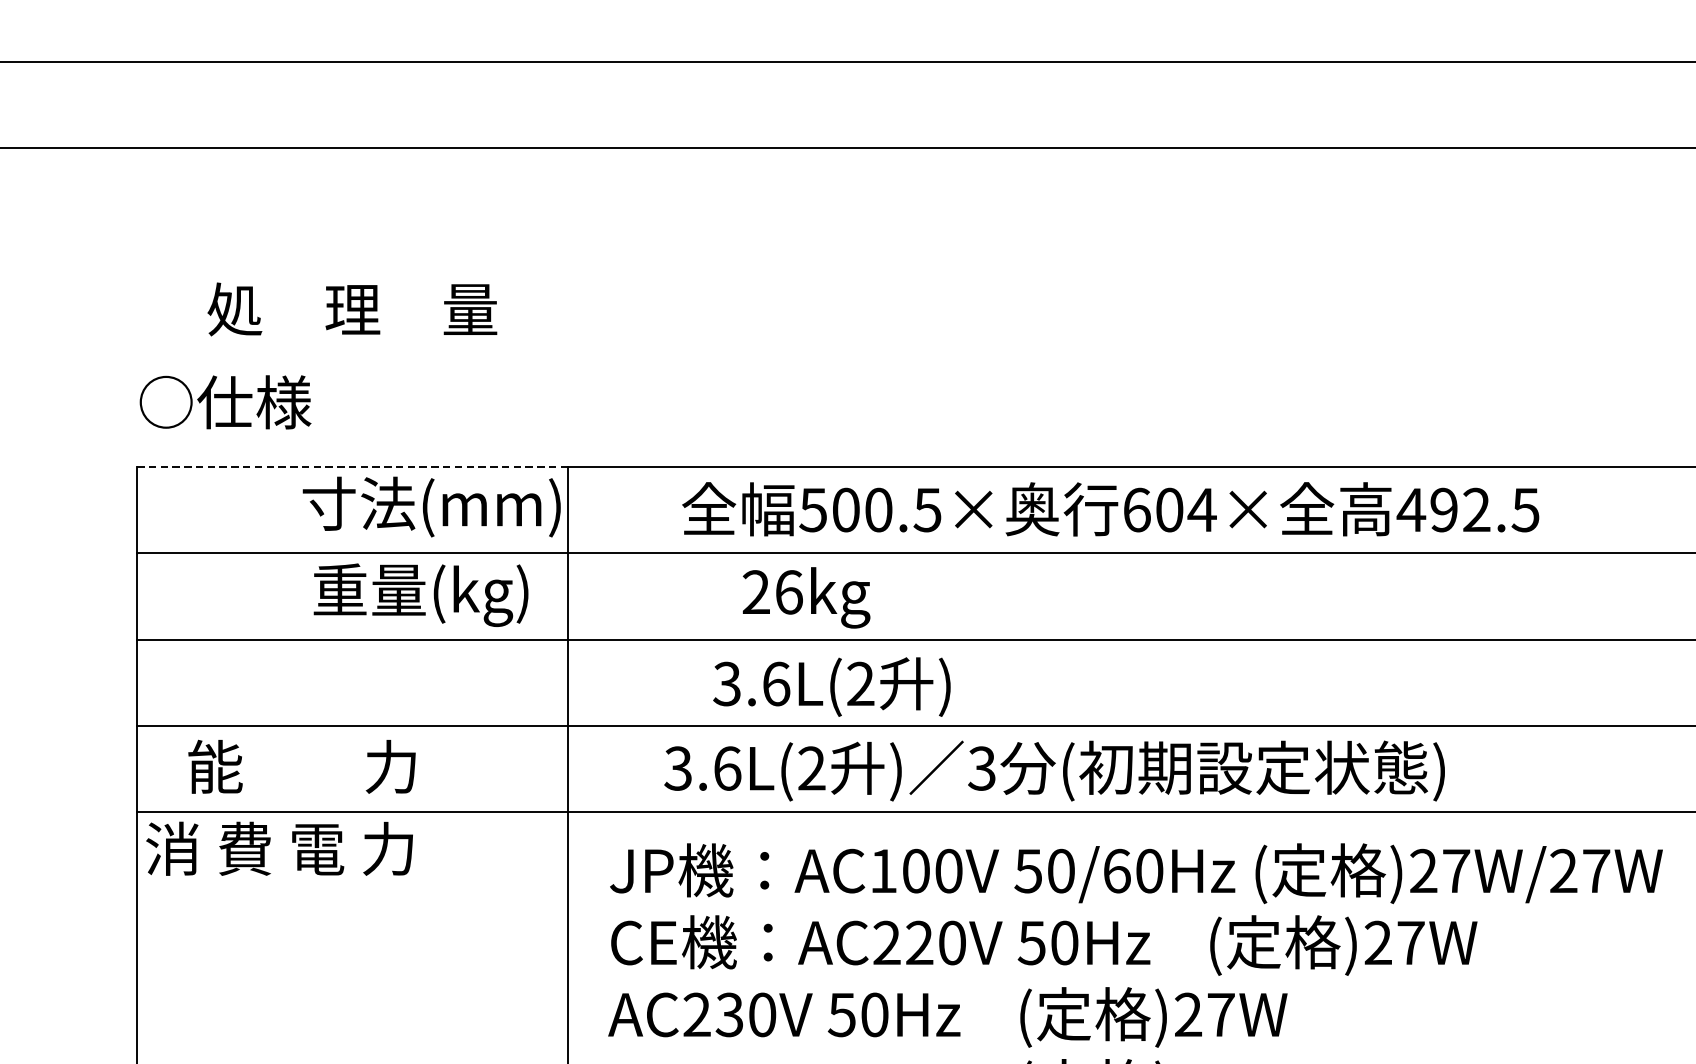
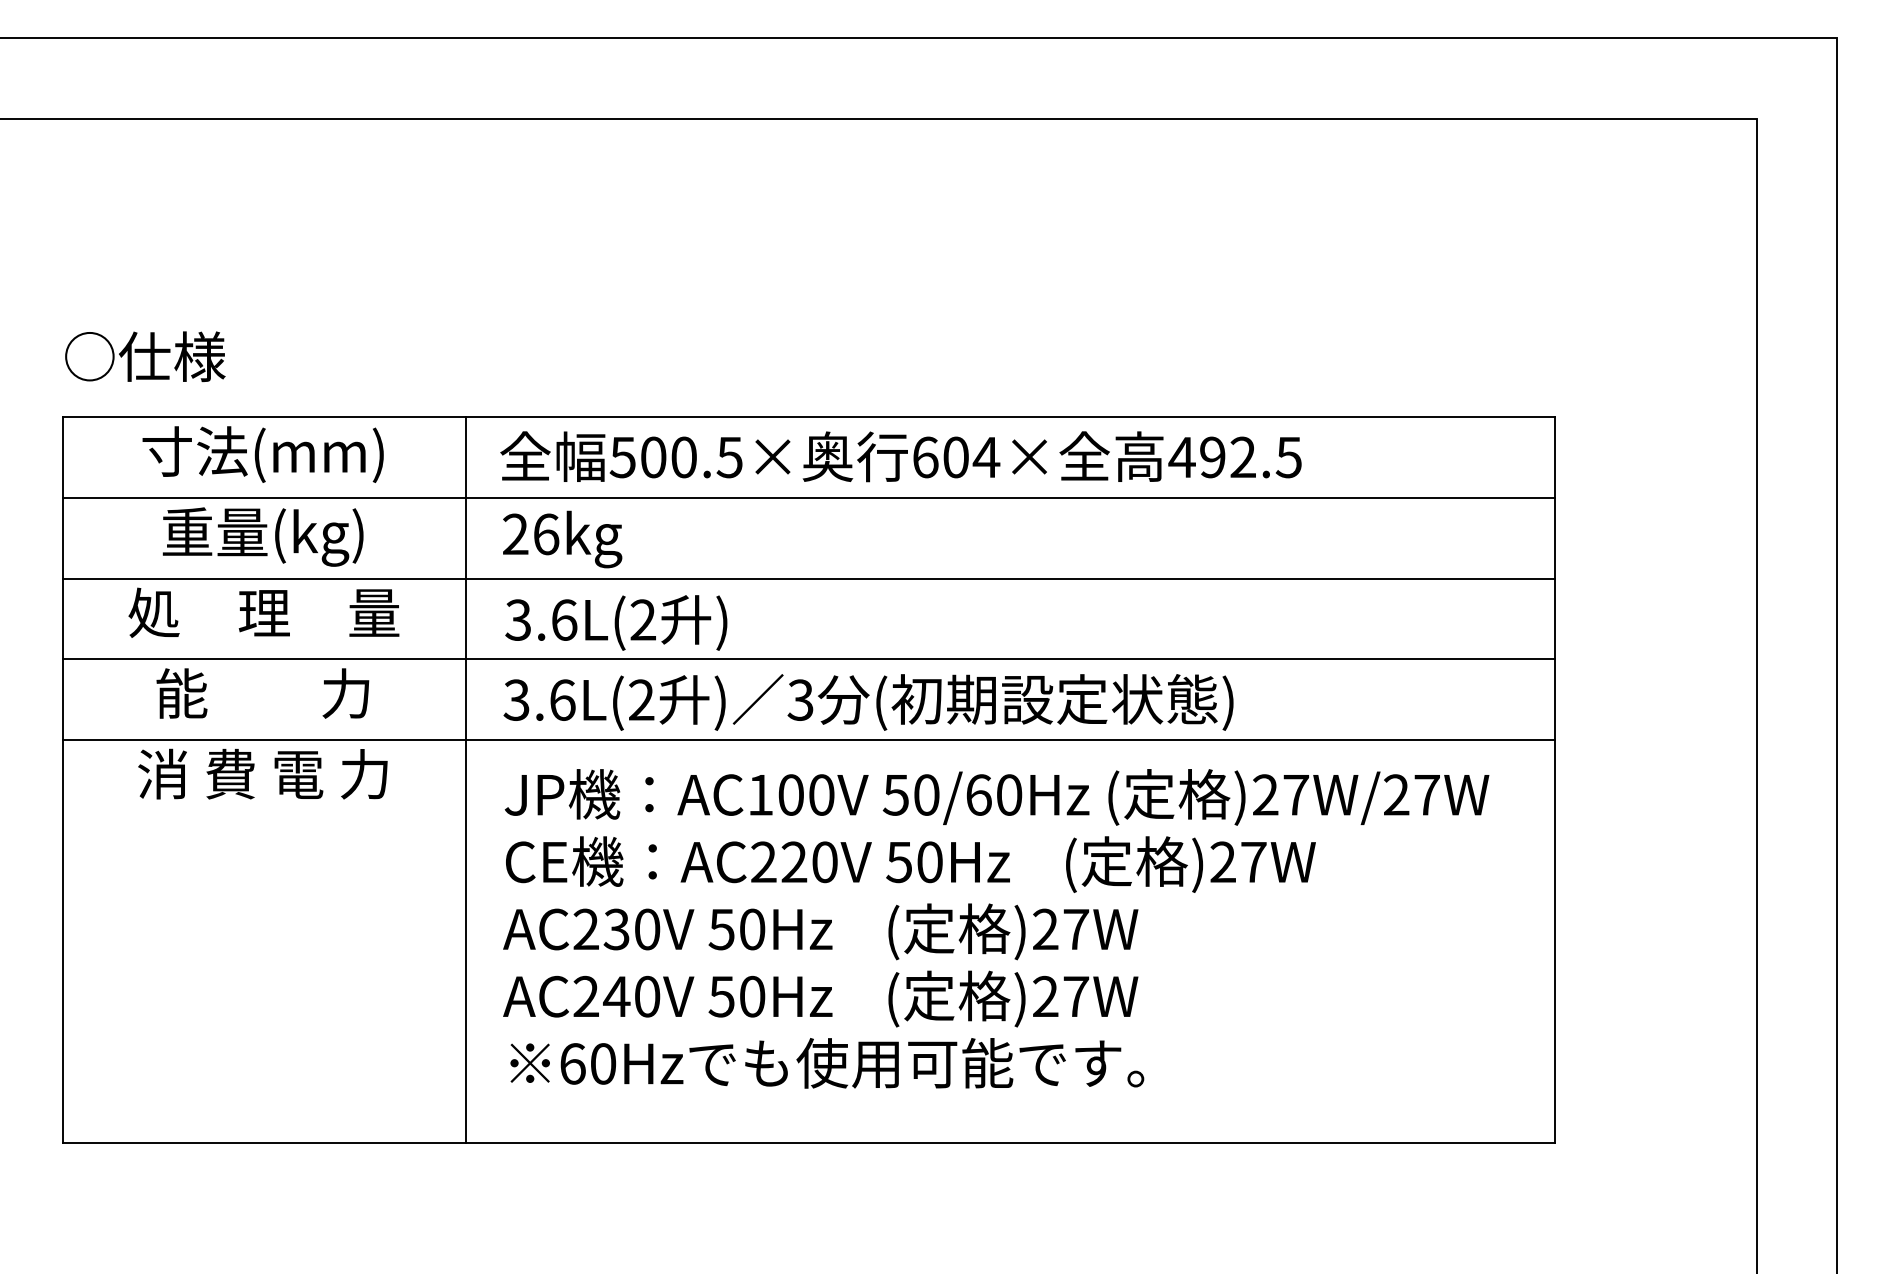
text: (351, 309) -> (263, 612), moved
line: (352, 467) -> (264, 417), dashed -> solid
text: (431, 506) -> (262, 454), moved
text: (1110, 509) -> (900, 456), moved
text: (420, 594) -> (262, 536), moved
text: (806, 597) -> (562, 539), moved
text: (832, 686) -> (616, 622), moved
text: (301, 766) -> (262, 693), moved
text: (1054, 771) -> (868, 702), moved
text: (279, 848) -> (262, 773), moved

